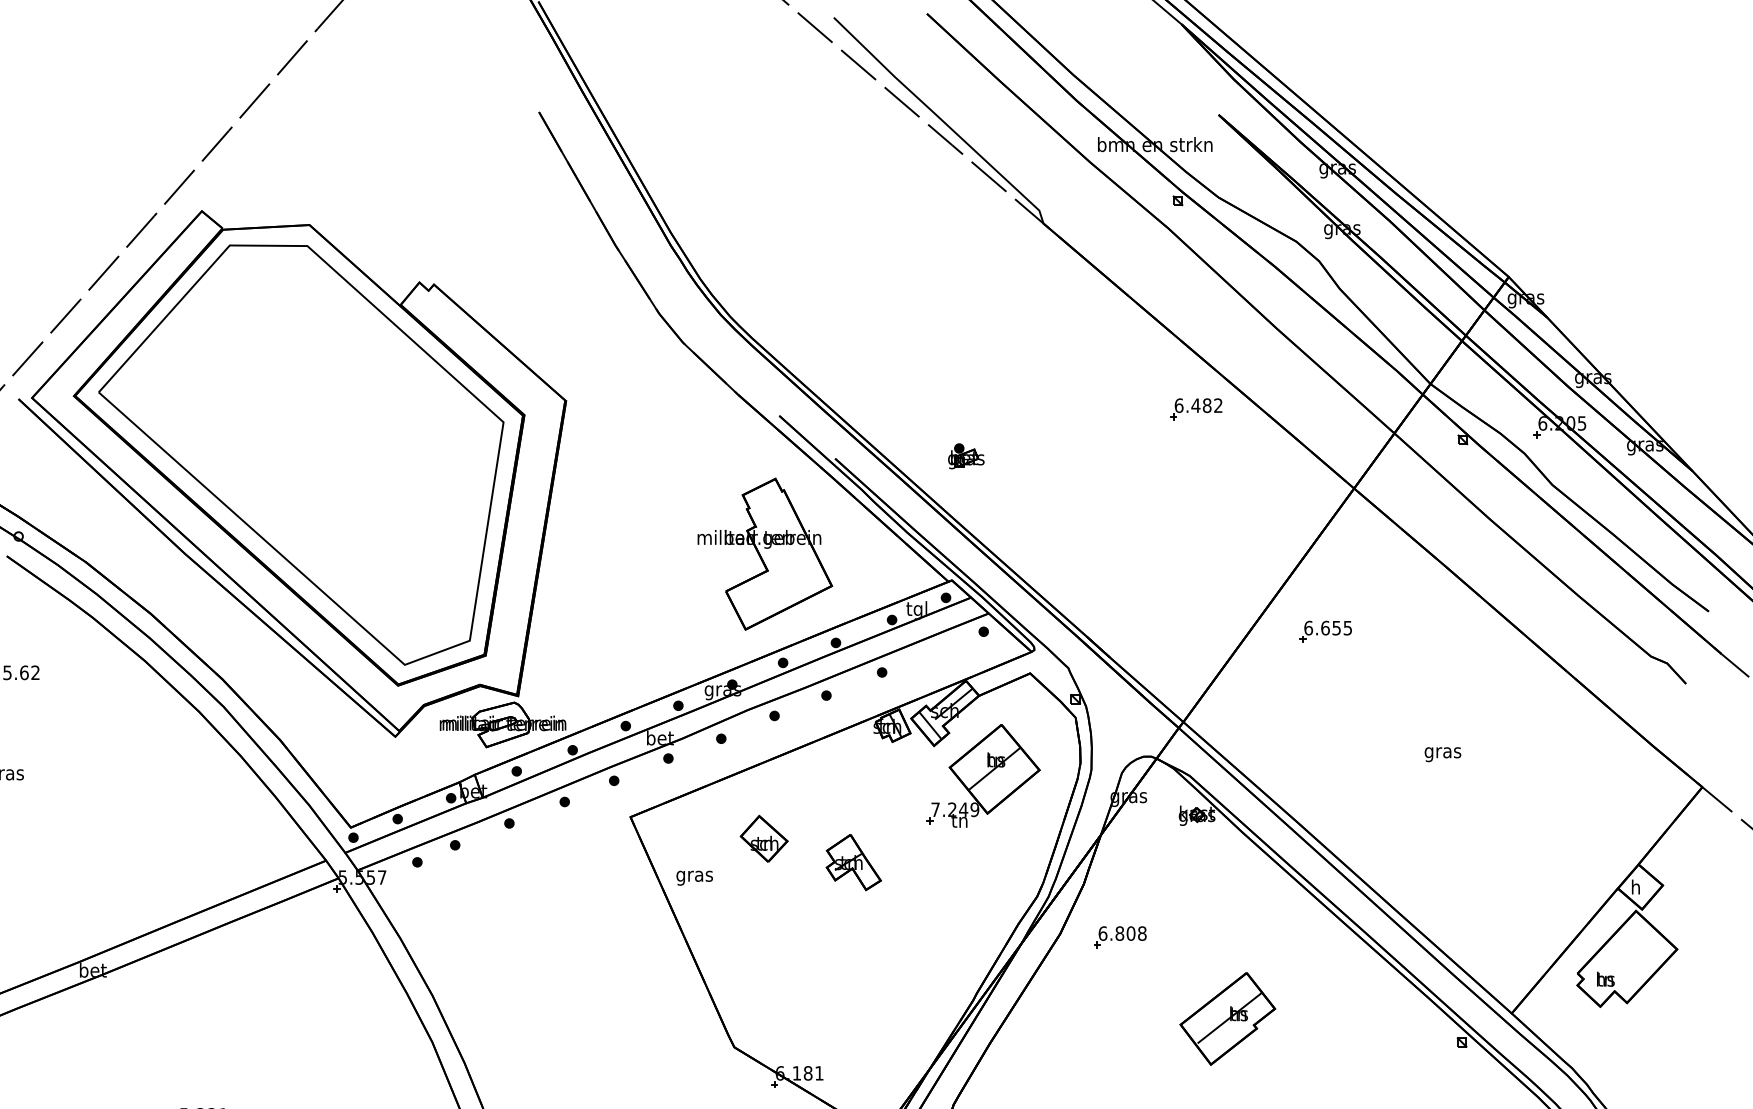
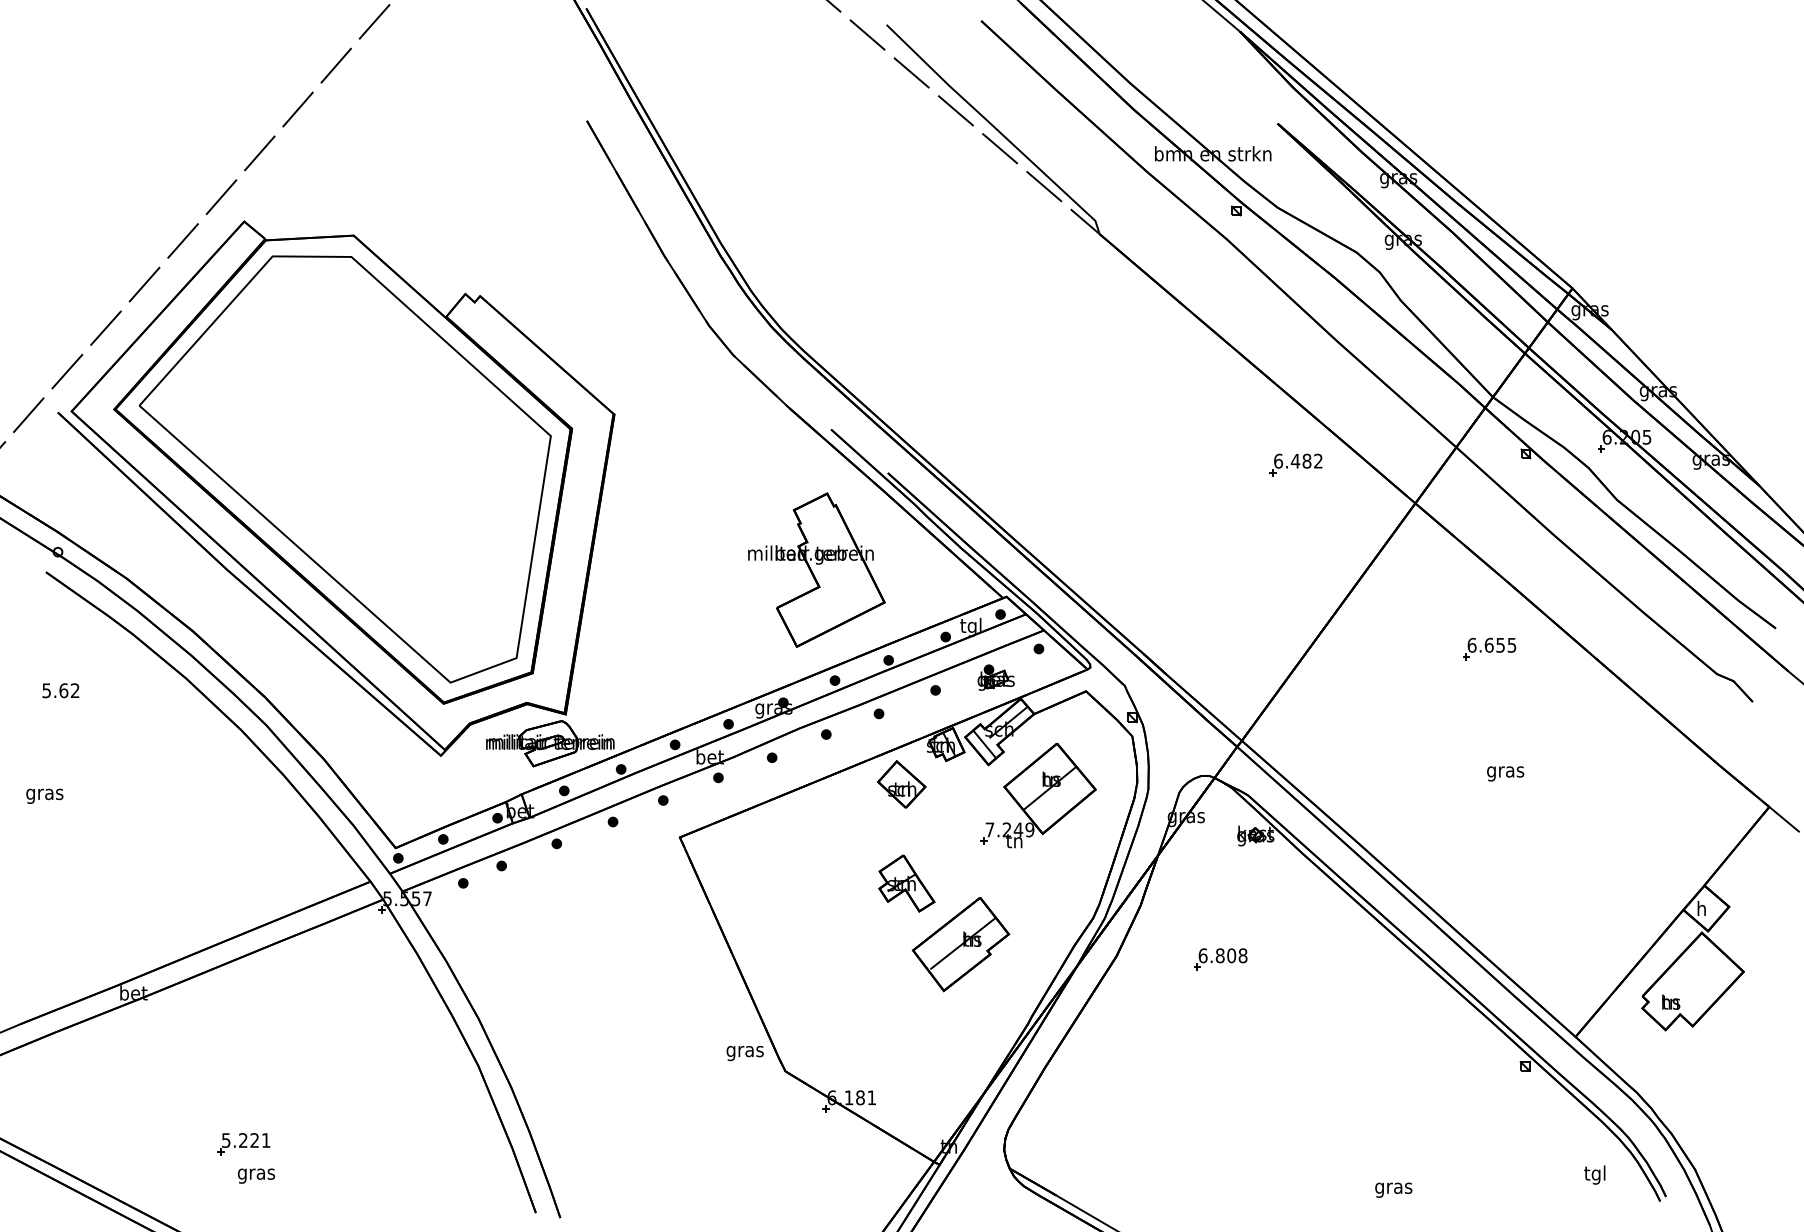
part: (1195, 408) -> (1295, 464), moved
part: (965, 456) -> (995, 677), moved
part: (1325, 631) -> (1489, 648), moved
part: (763, 838) -> (901, 784), moved
text: (694, 878) -> (744, 1053), moved
part: (1120, 937) -> (1220, 959), moved
part: (1227, 1018) -> (960, 944), moved

